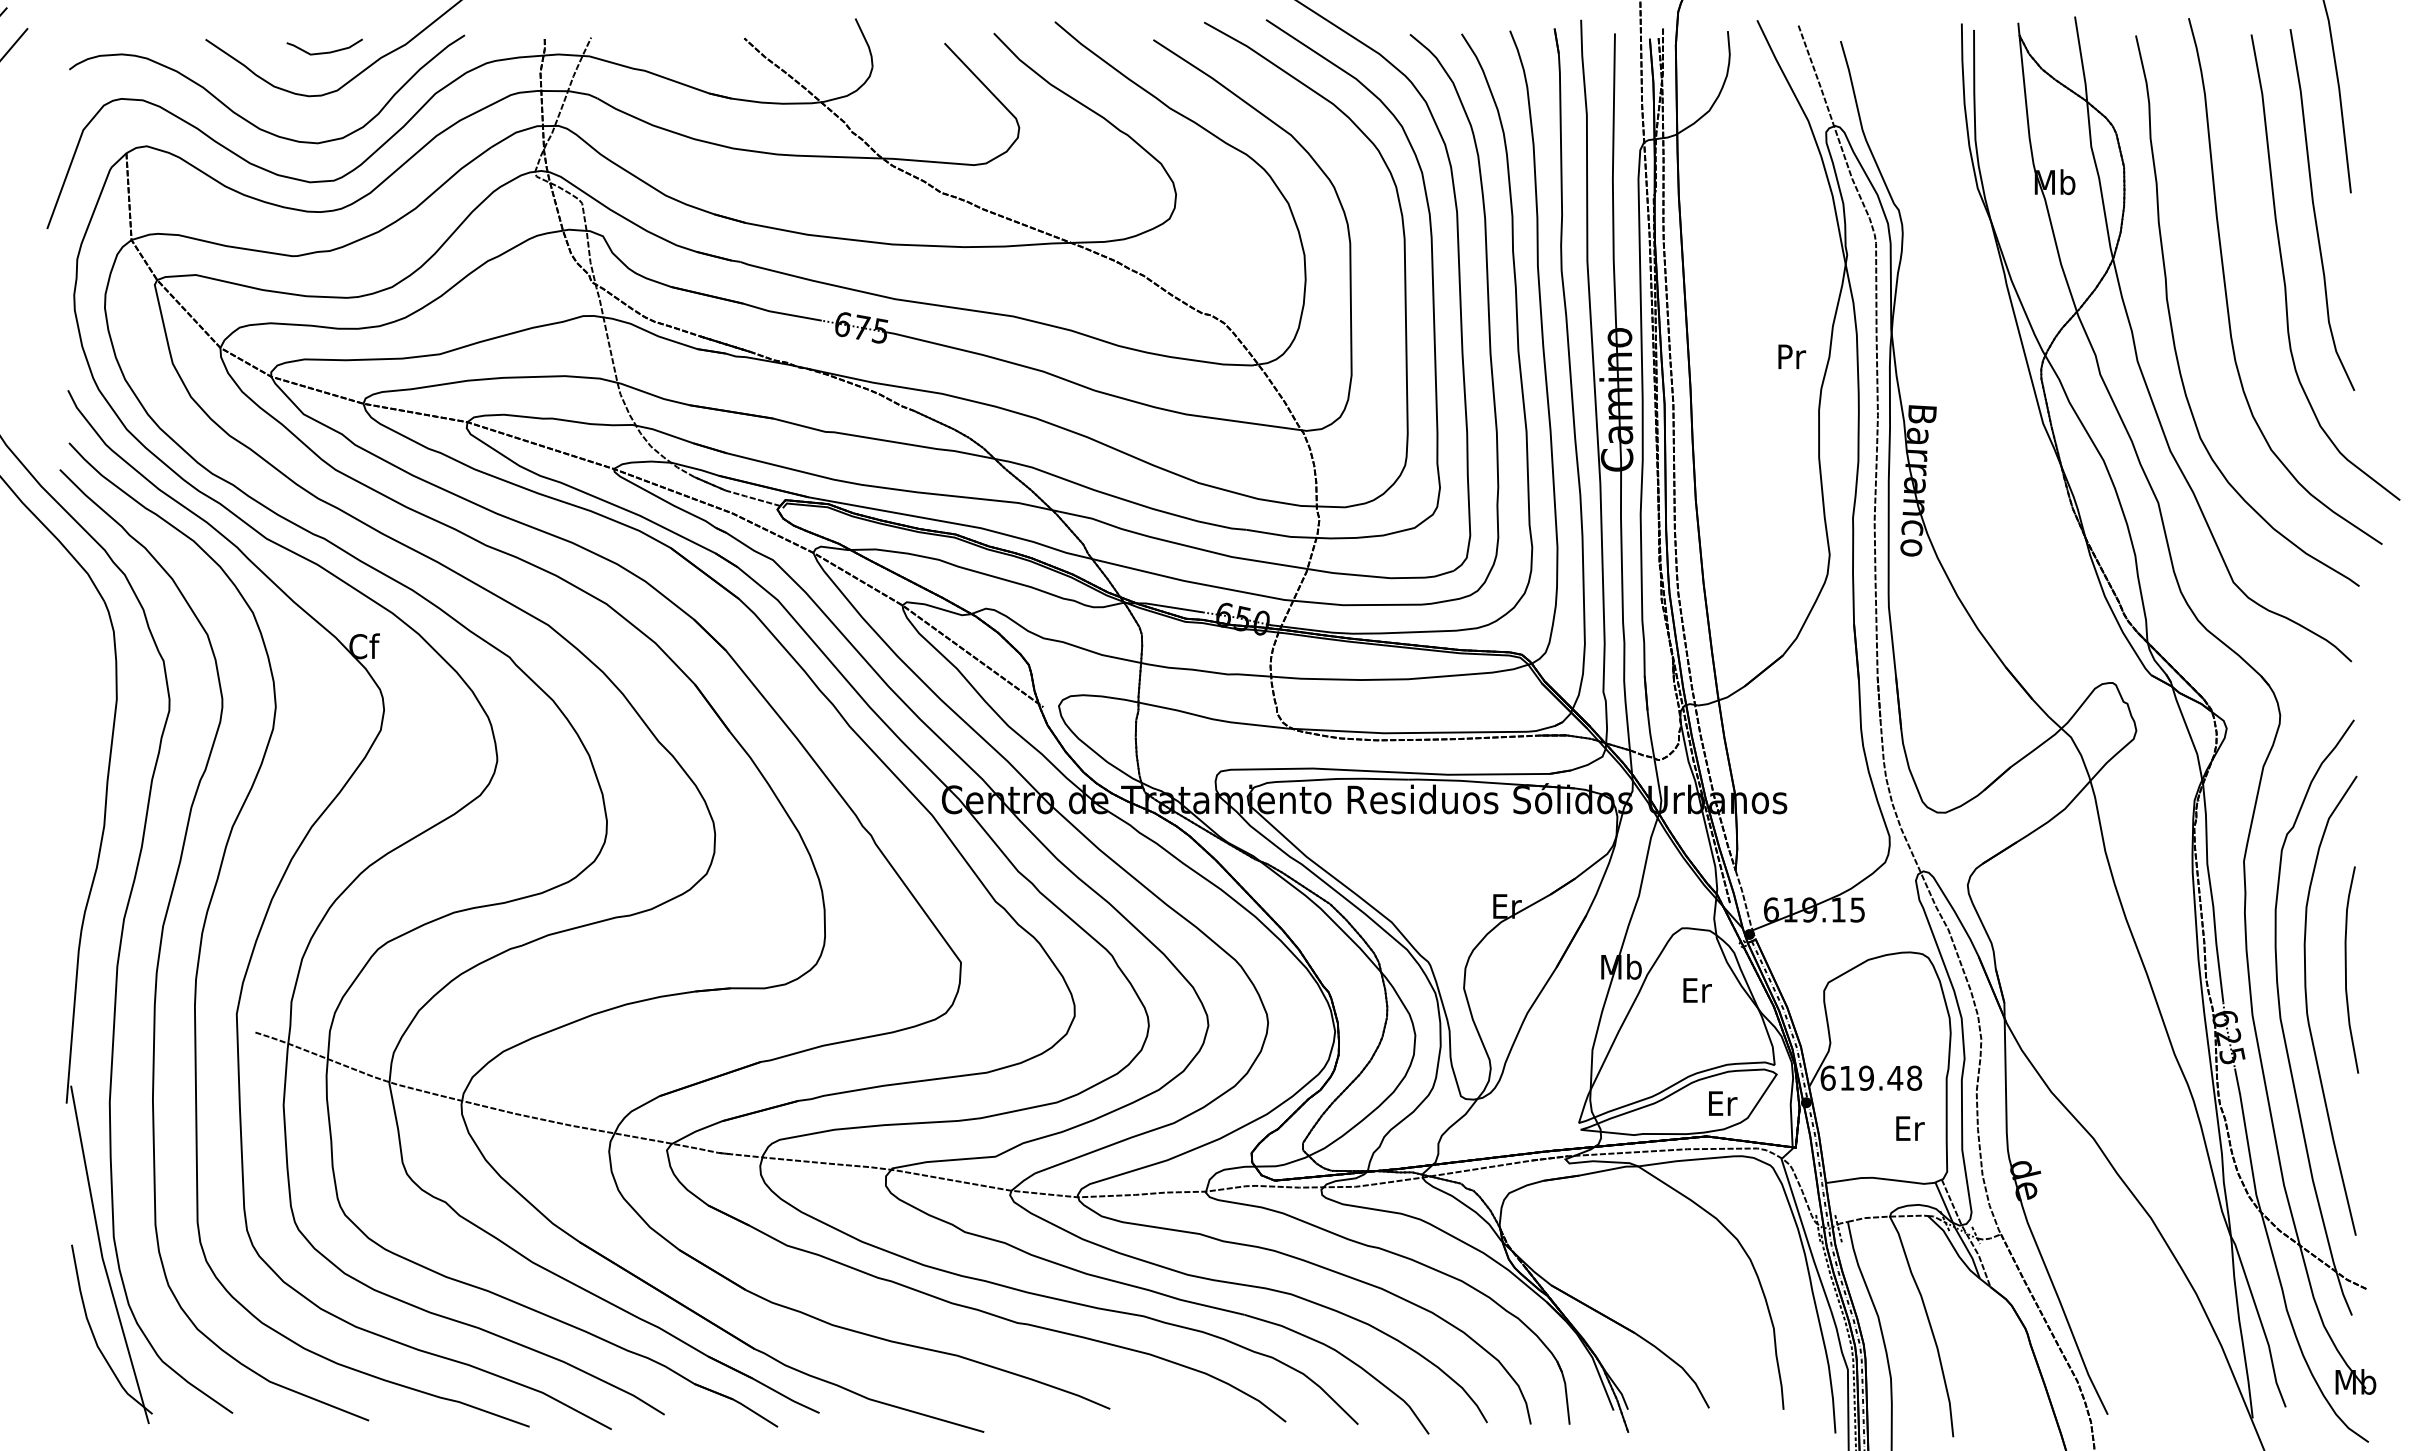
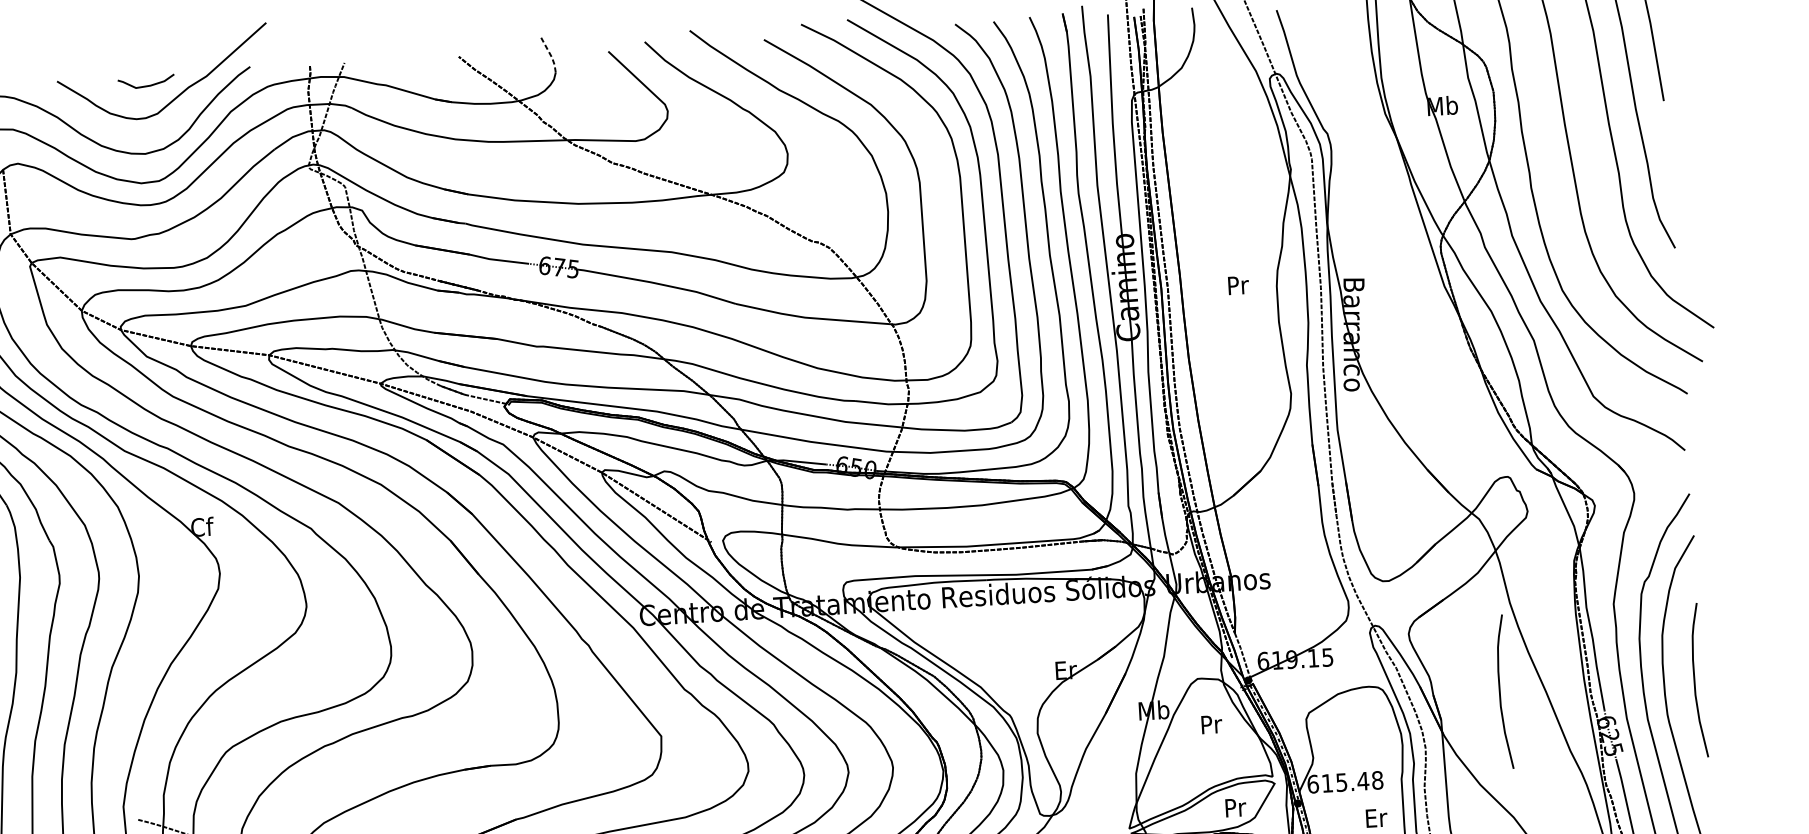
line: (866, 42) -> (550, 54), solid -> dashed
text: (1792, 356) -> (1238, 285), moved
curve: (2085, 969) -> (1500, 691), added
text: (1697, 990) -> (1211, 724), Er -> Pr
text: (1866, 1077) -> (1341, 781), 619.48 -> 615.48
text: (1723, 1103) -> (1236, 807), Er -> Pr

